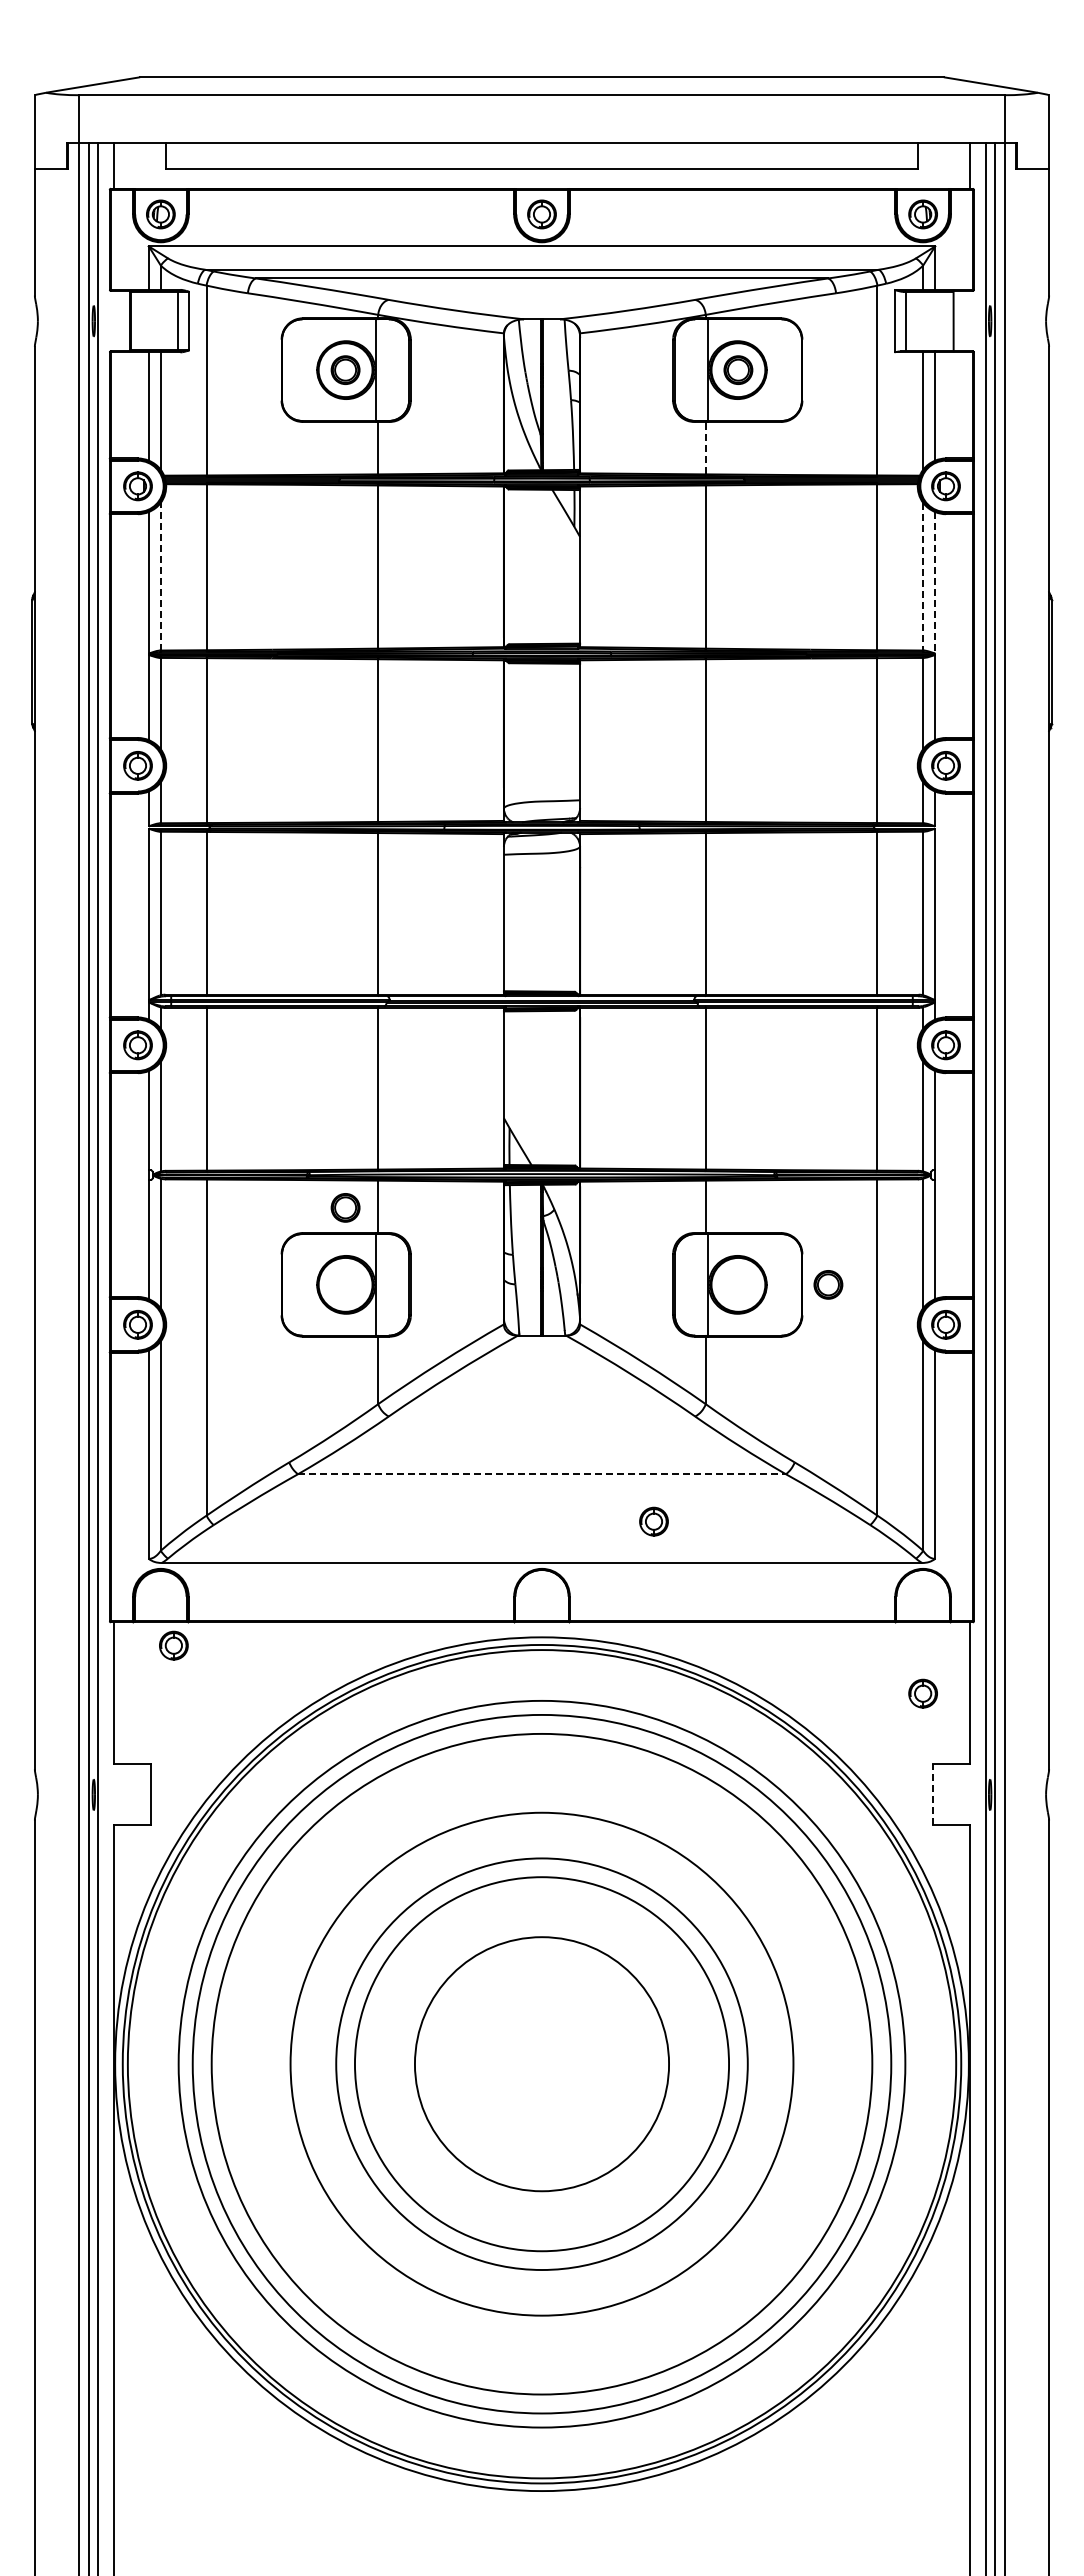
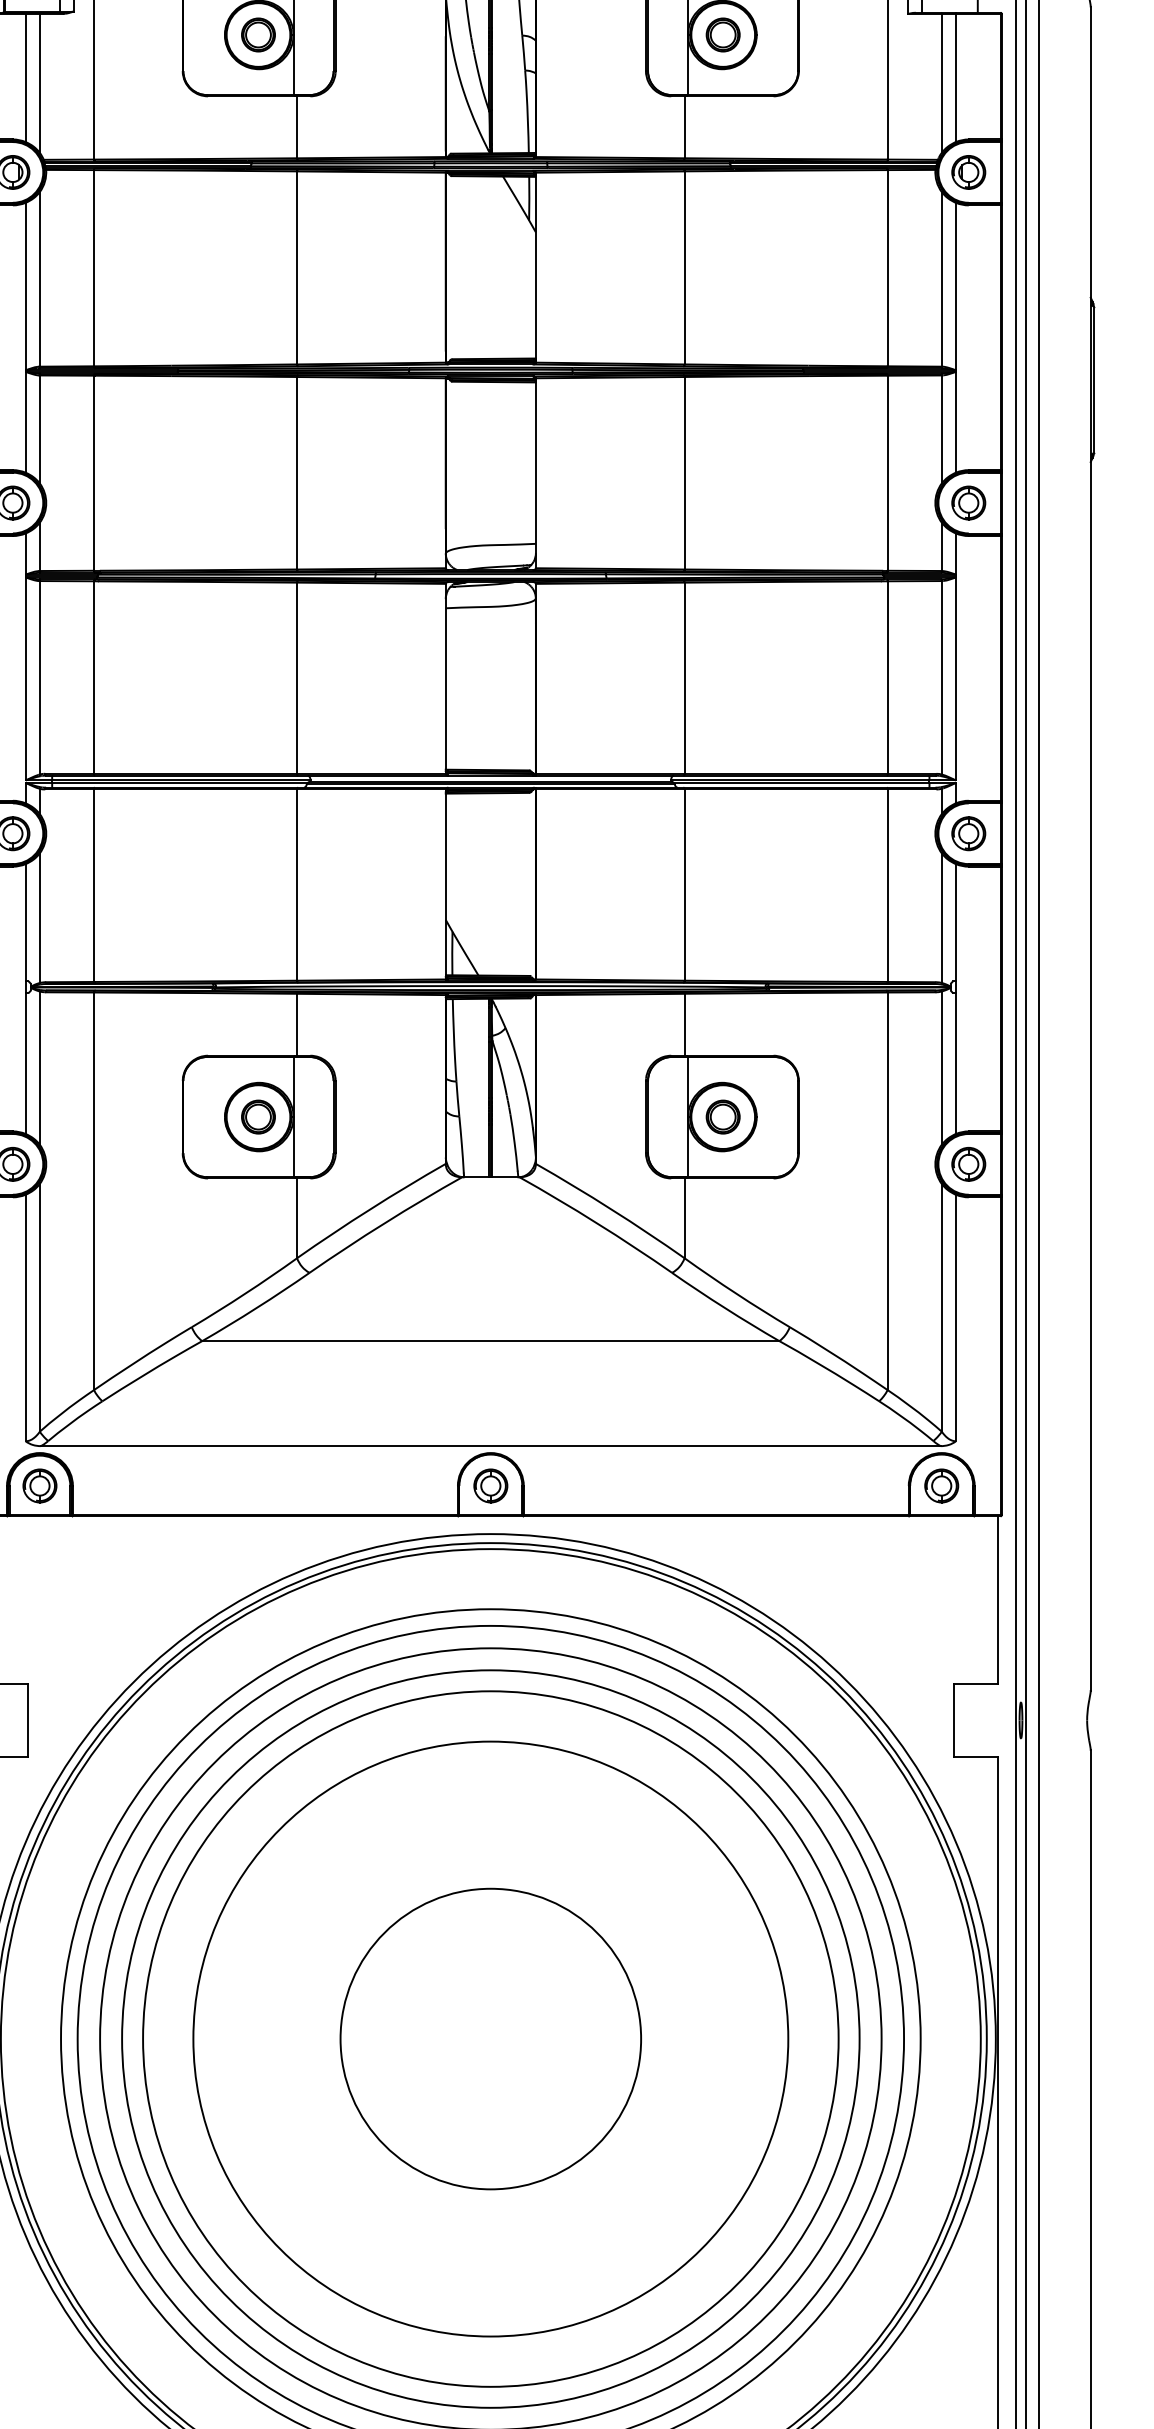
line: (705, 447) -> (684, 126), dashed -> solid
line: (160, 576) -> (39, 279), dashed -> solid
line: (923, 576) -> (942, 279), dashed -> solid
line: (935, 582) -> (956, 286), dashed -> solid
part: (345, 1207) -> (258, 1116), moved
part: (828, 1284) -> (723, 1116), moved
line: (541, 1474) -> (490, 1341), dashed -> solid
part: (653, 1521) -> (490, 1485), moved
part: (173, 1645) -> (39, 1485), moved
part: (922, 1693) -> (940, 1485), moved
line: (933, 1794) -> (953, 1719), dashed -> solid
circle: (541, 2063) -> (490, 2038), size x1.67
circle: (541, 2064) -> (490, 2039), size x1.43

